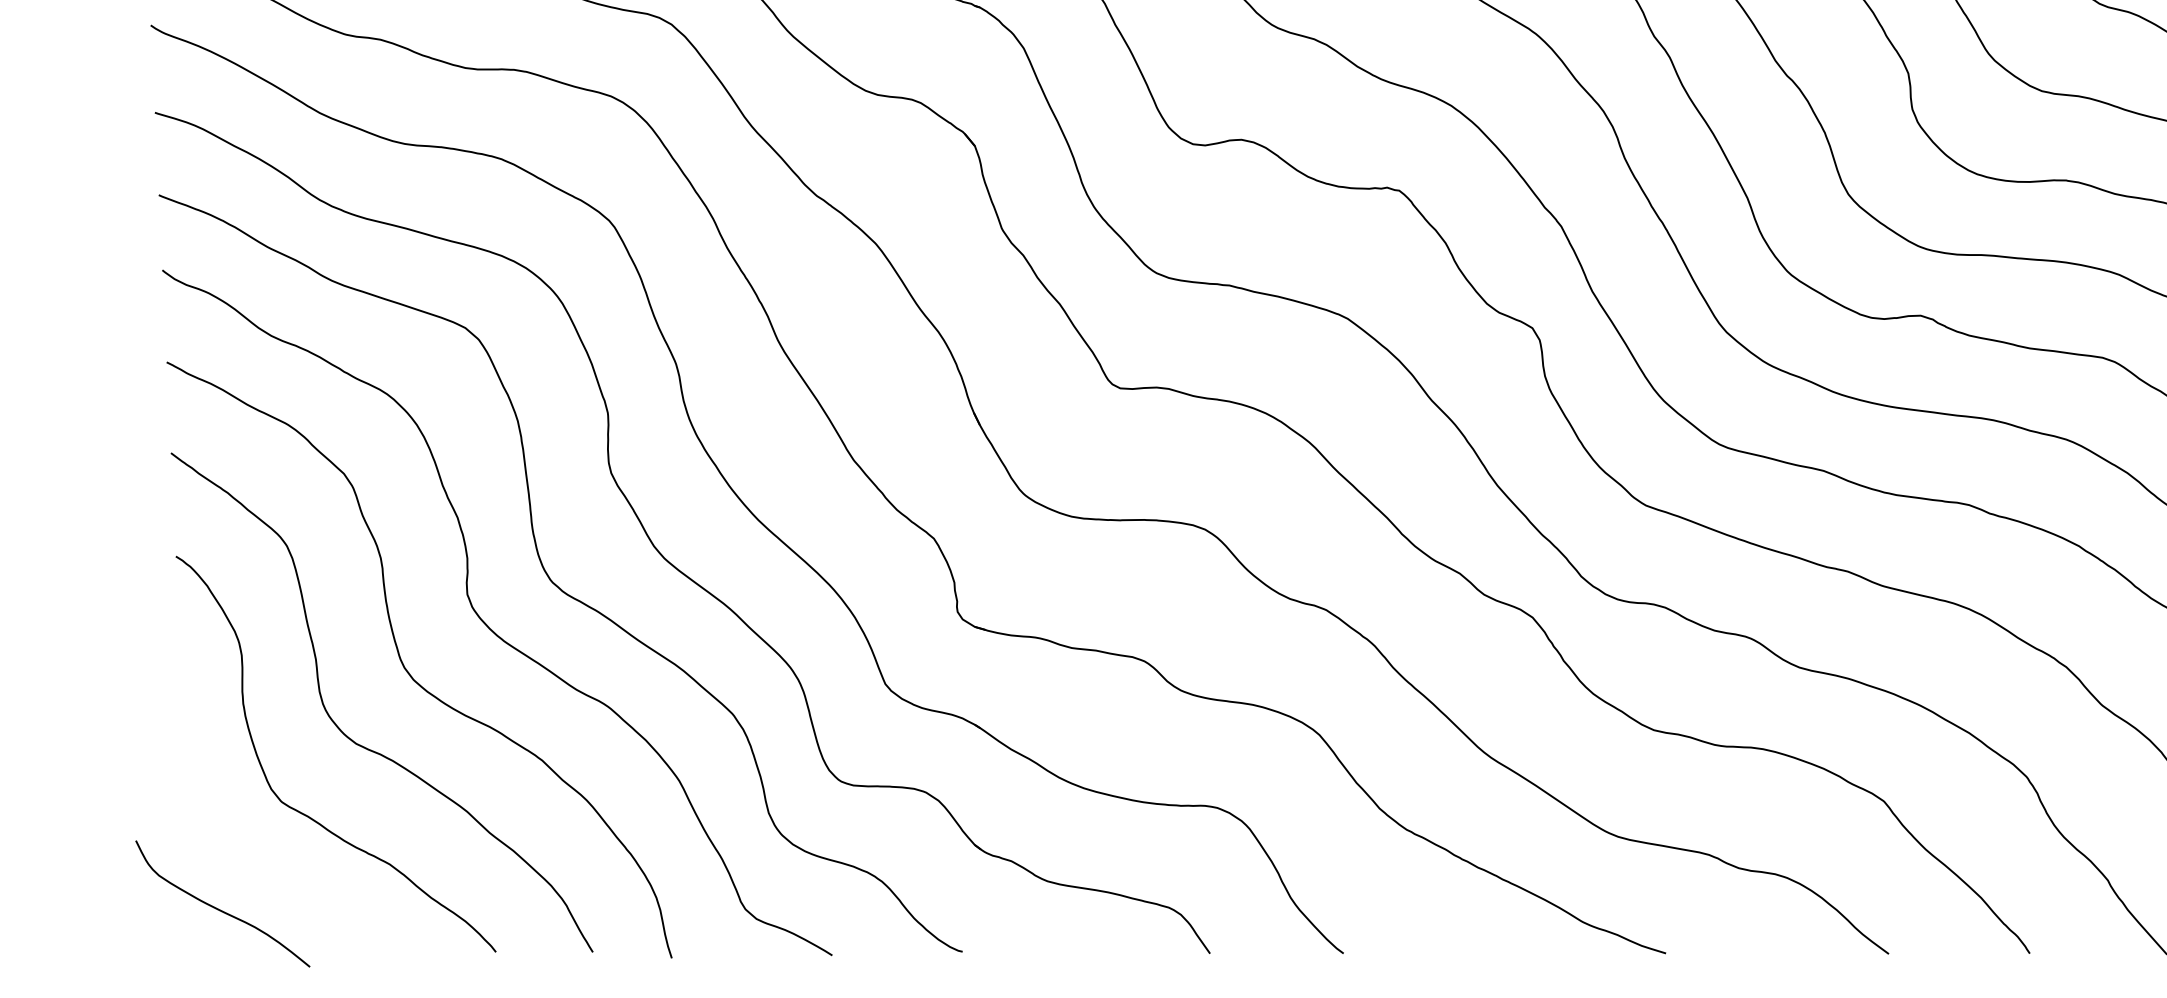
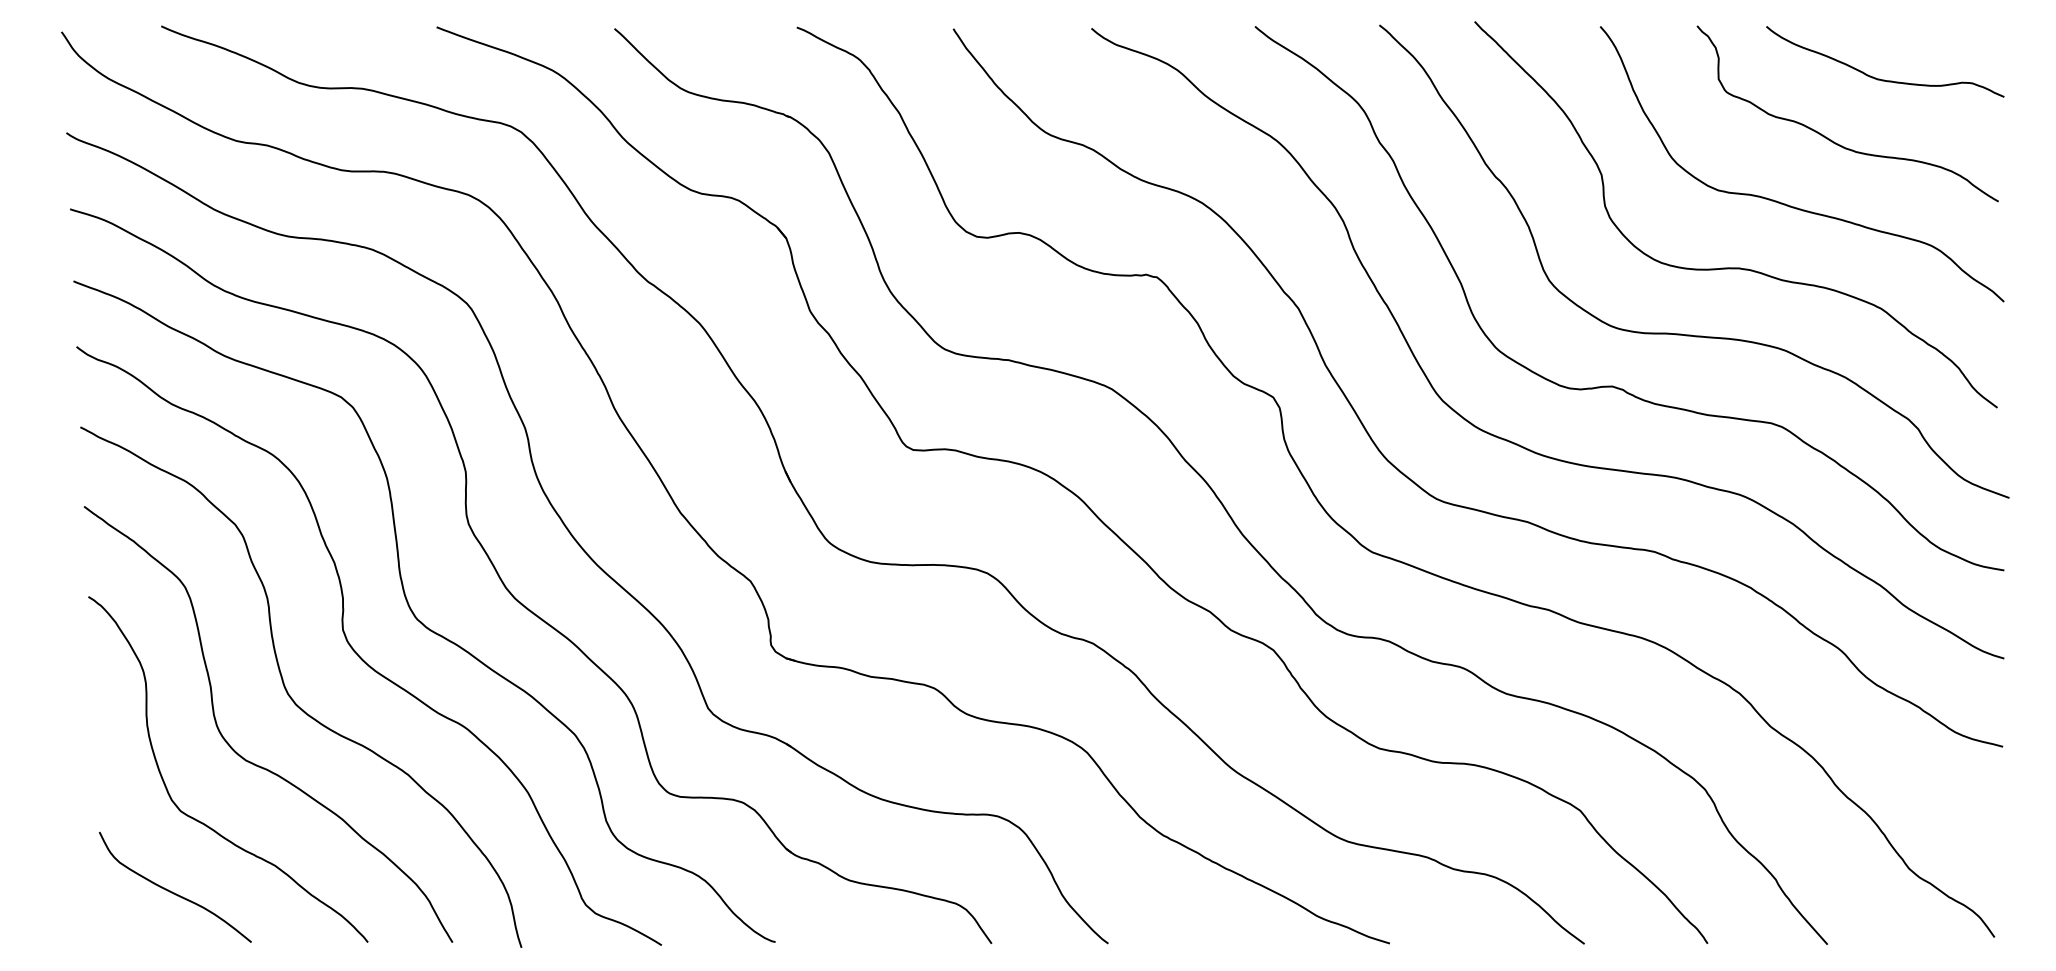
curve: (219, 908) -> (172, 891), moved

